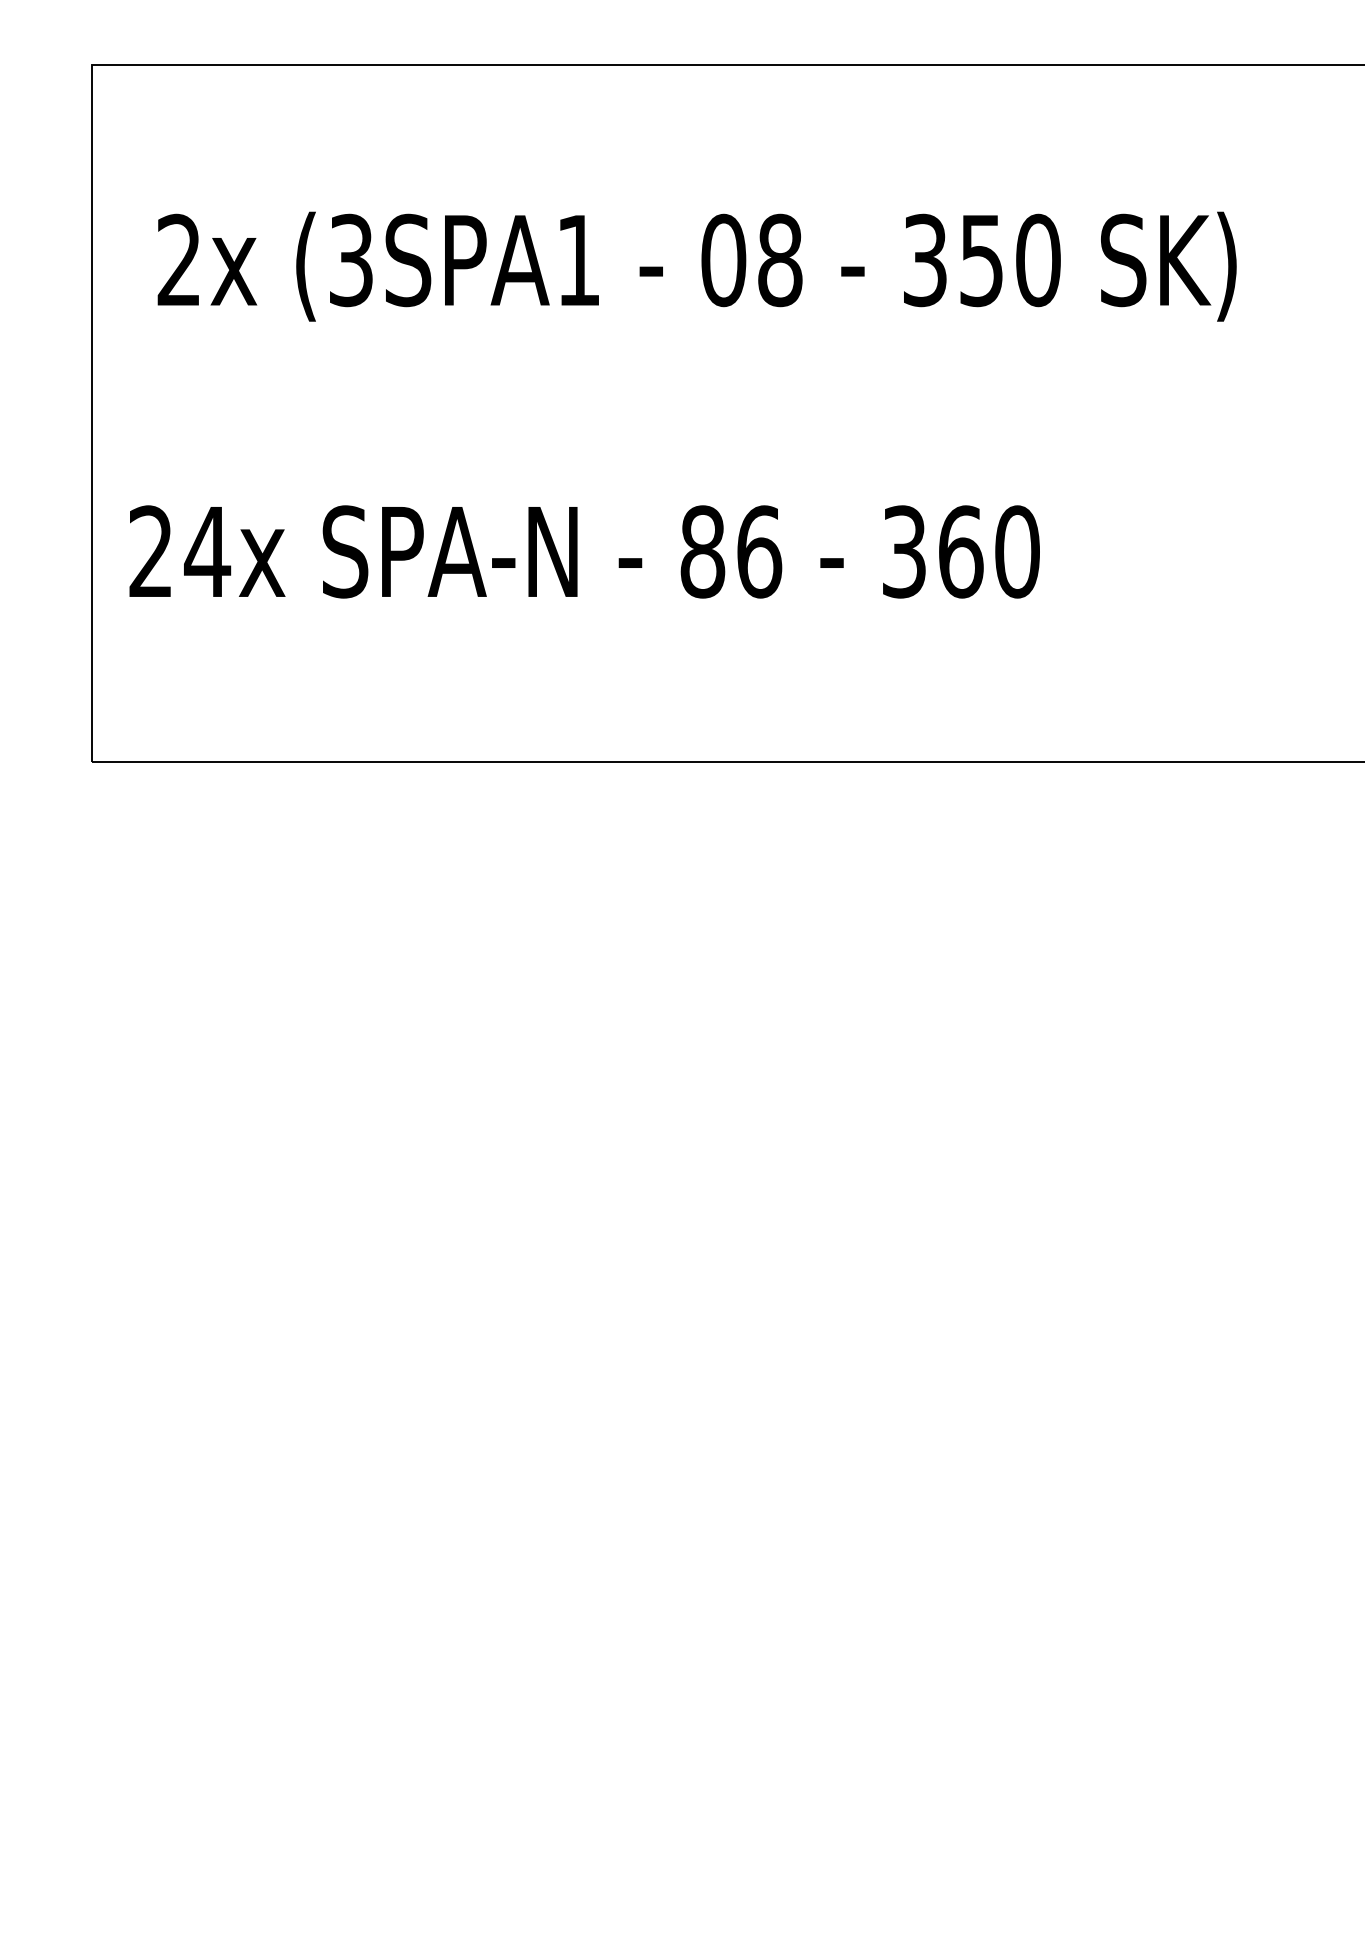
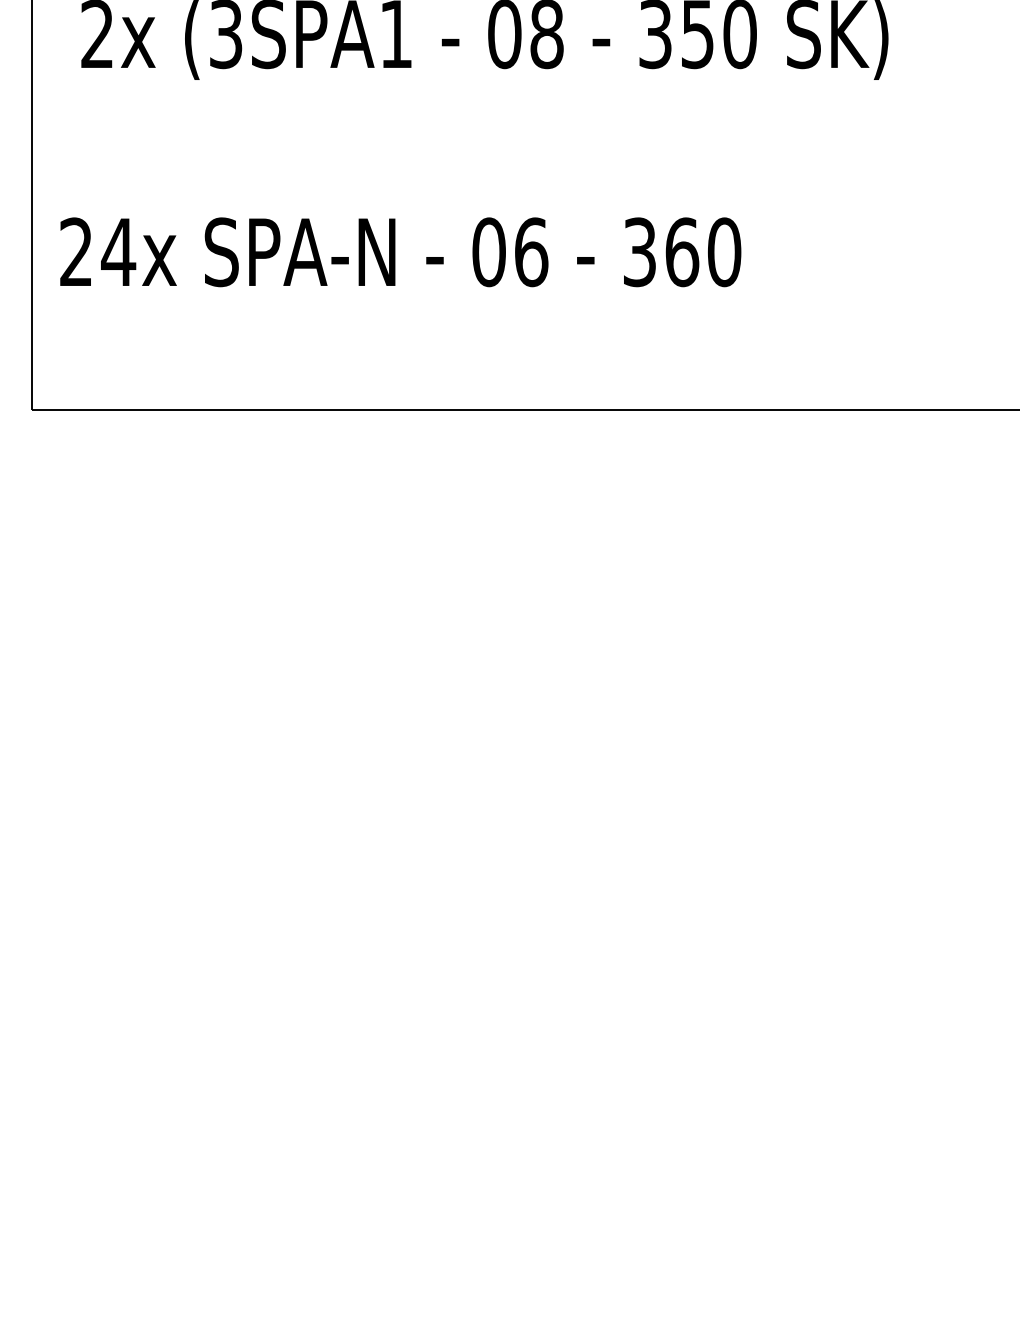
text: (702, 551) -> (488, 251), 86 -> 06

